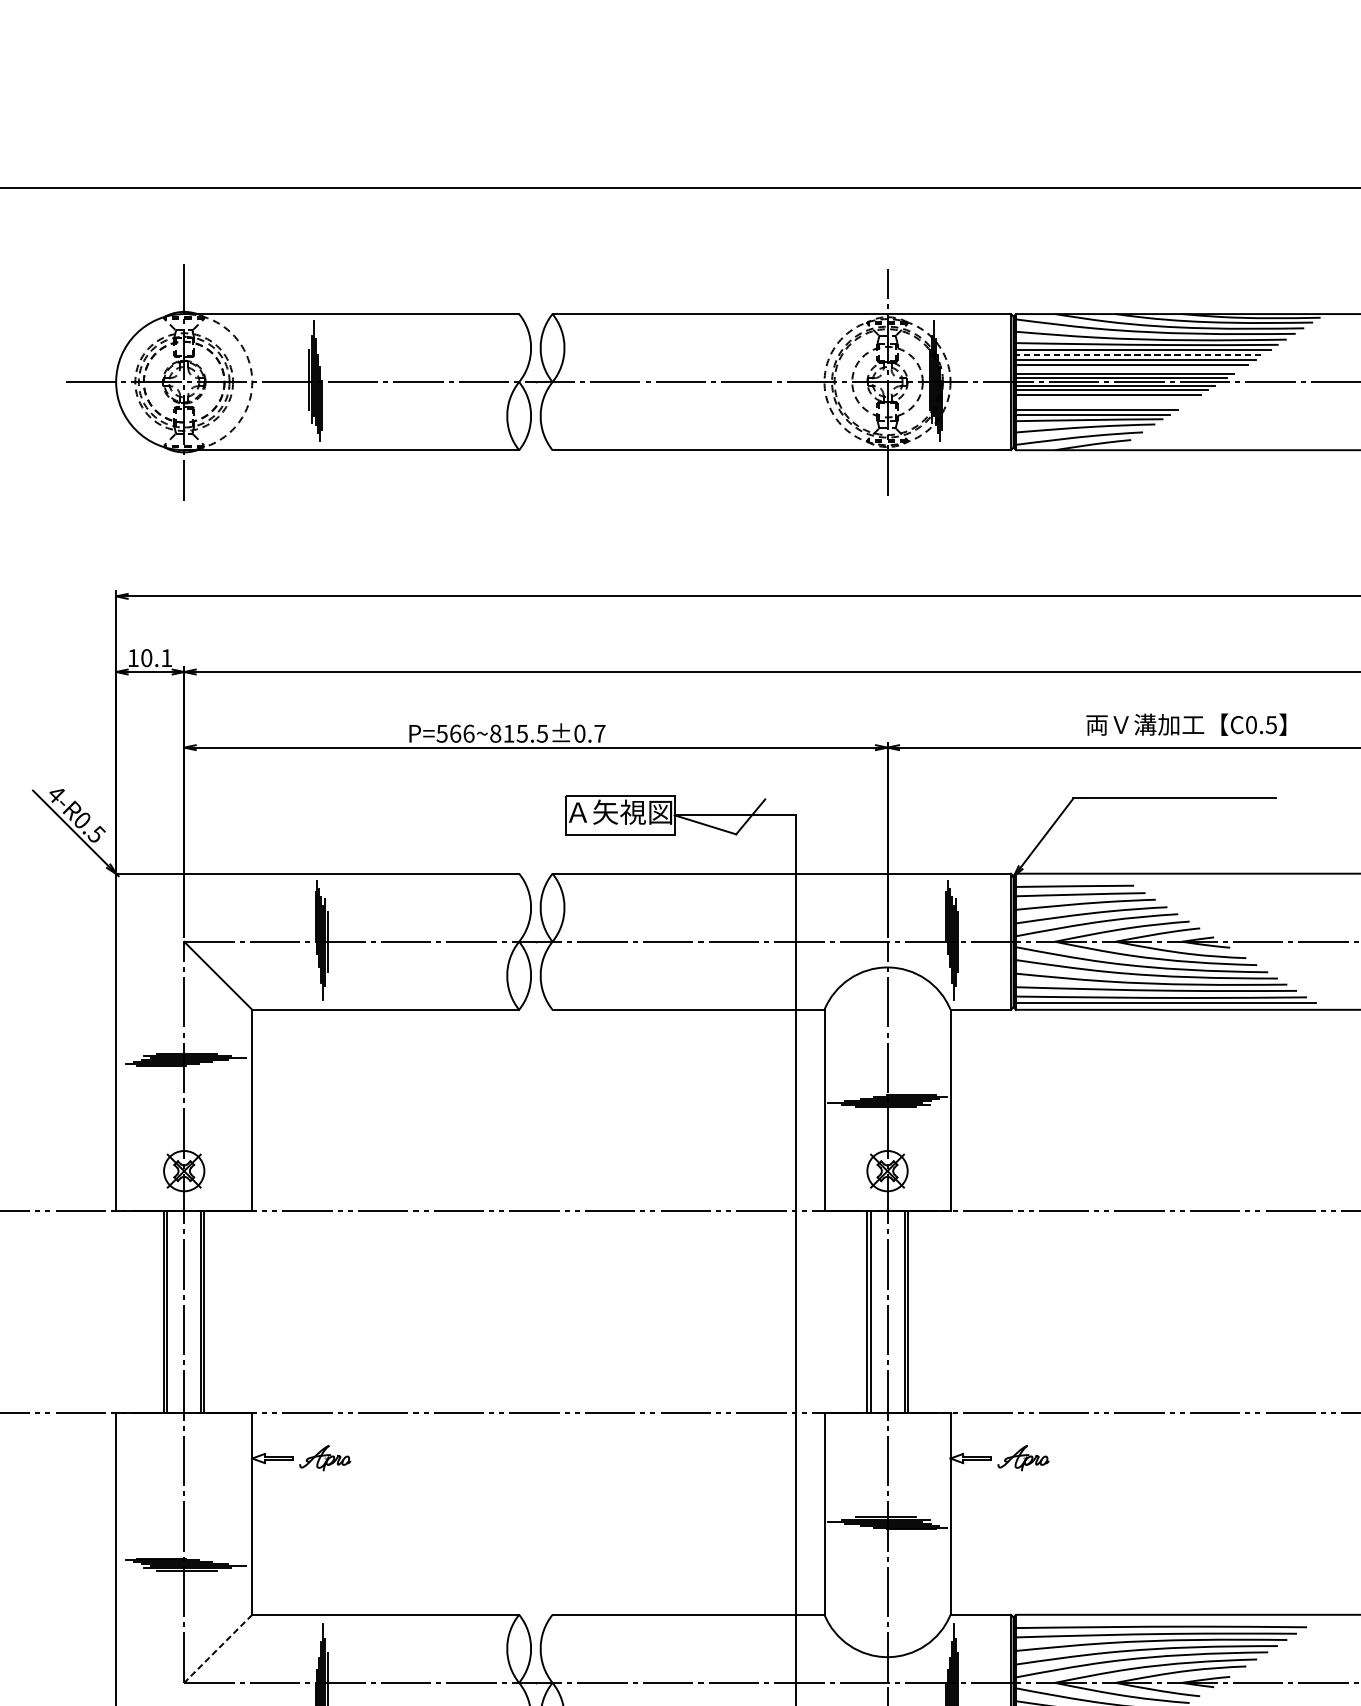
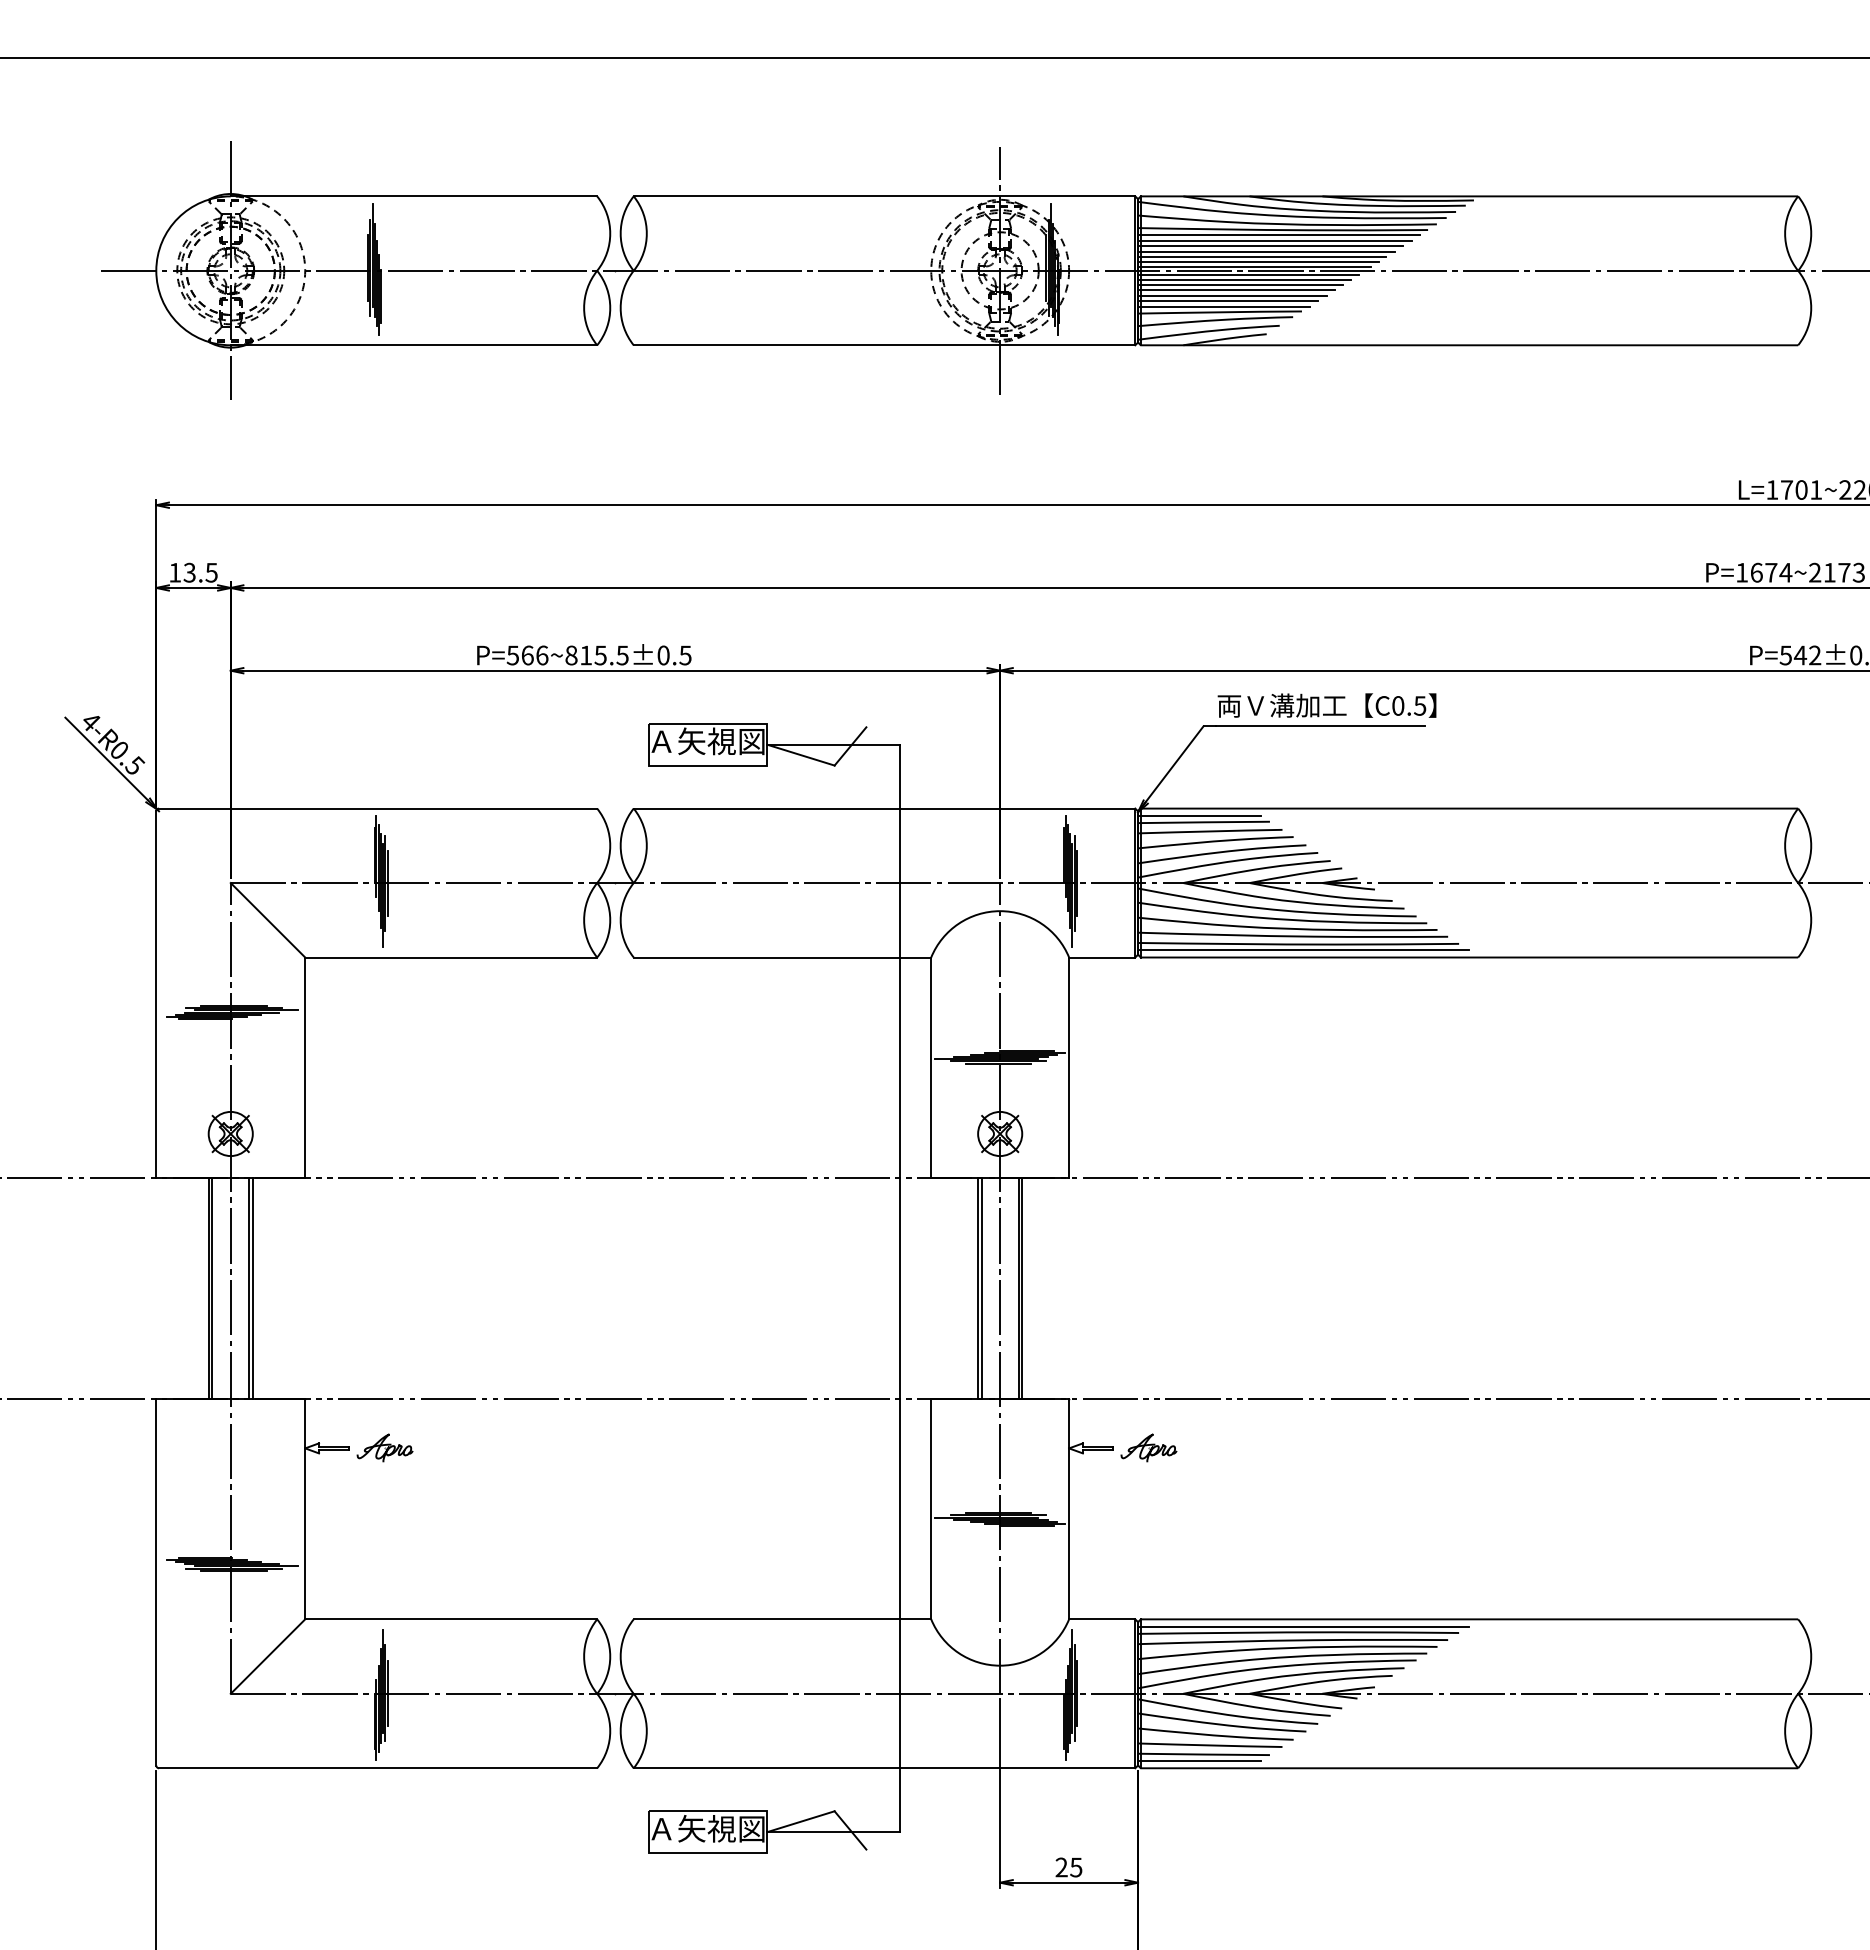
line: (1138, 354) -> (1274, 240), dashed -> solid
line: (1127, 369) -> (1262, 257), added
line: (1103, 400) -> (1236, 290), added
line: (1099, 404) -> (1232, 295), added
text: (156, 657) -> (200, 572), 10.1 -> 13.5
text: (1185, 724) -> (1326, 705), moved
text: (599, 733) -> (685, 655), P=566~815.5±0.7 -> P=566~815.5±0.5
line: (1069, 880) -> (1199, 816), added
line: (1164, 1621) -> (1303, 1626), added
line: (218, 1648) -> (268, 1656), dashed -> solid

